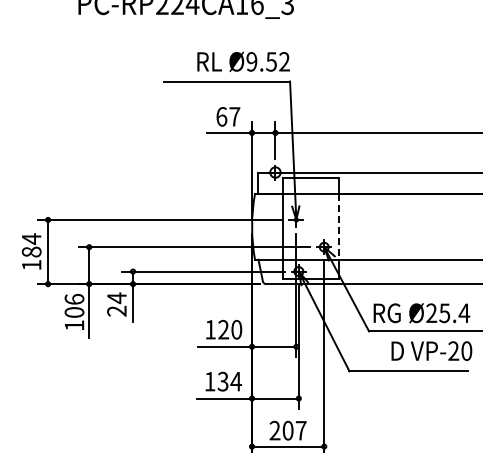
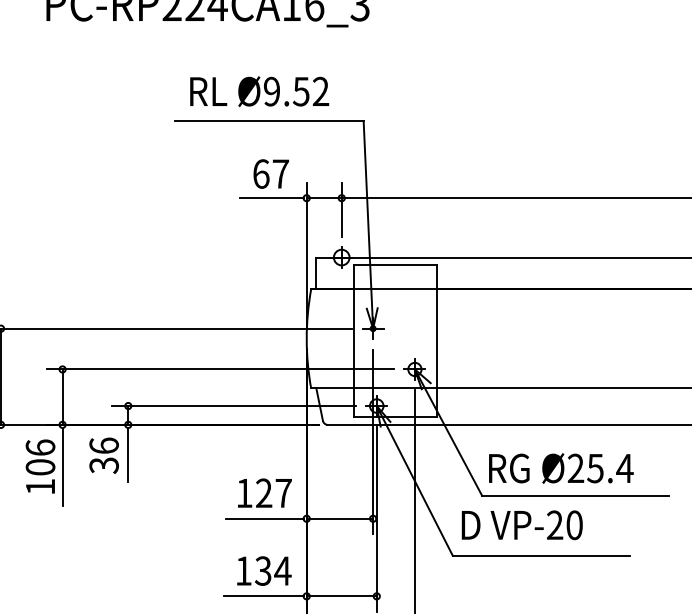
text: (243, 61) -> (259, 91), moved
line: (339, 226) -> (437, 338), dashed -> solid
text: (116, 304) -> (103, 455), 24 -> 36
text: (236, 329) -> (283, 492), 120 -> 127
text: (431, 350) -> (521, 524), moved

